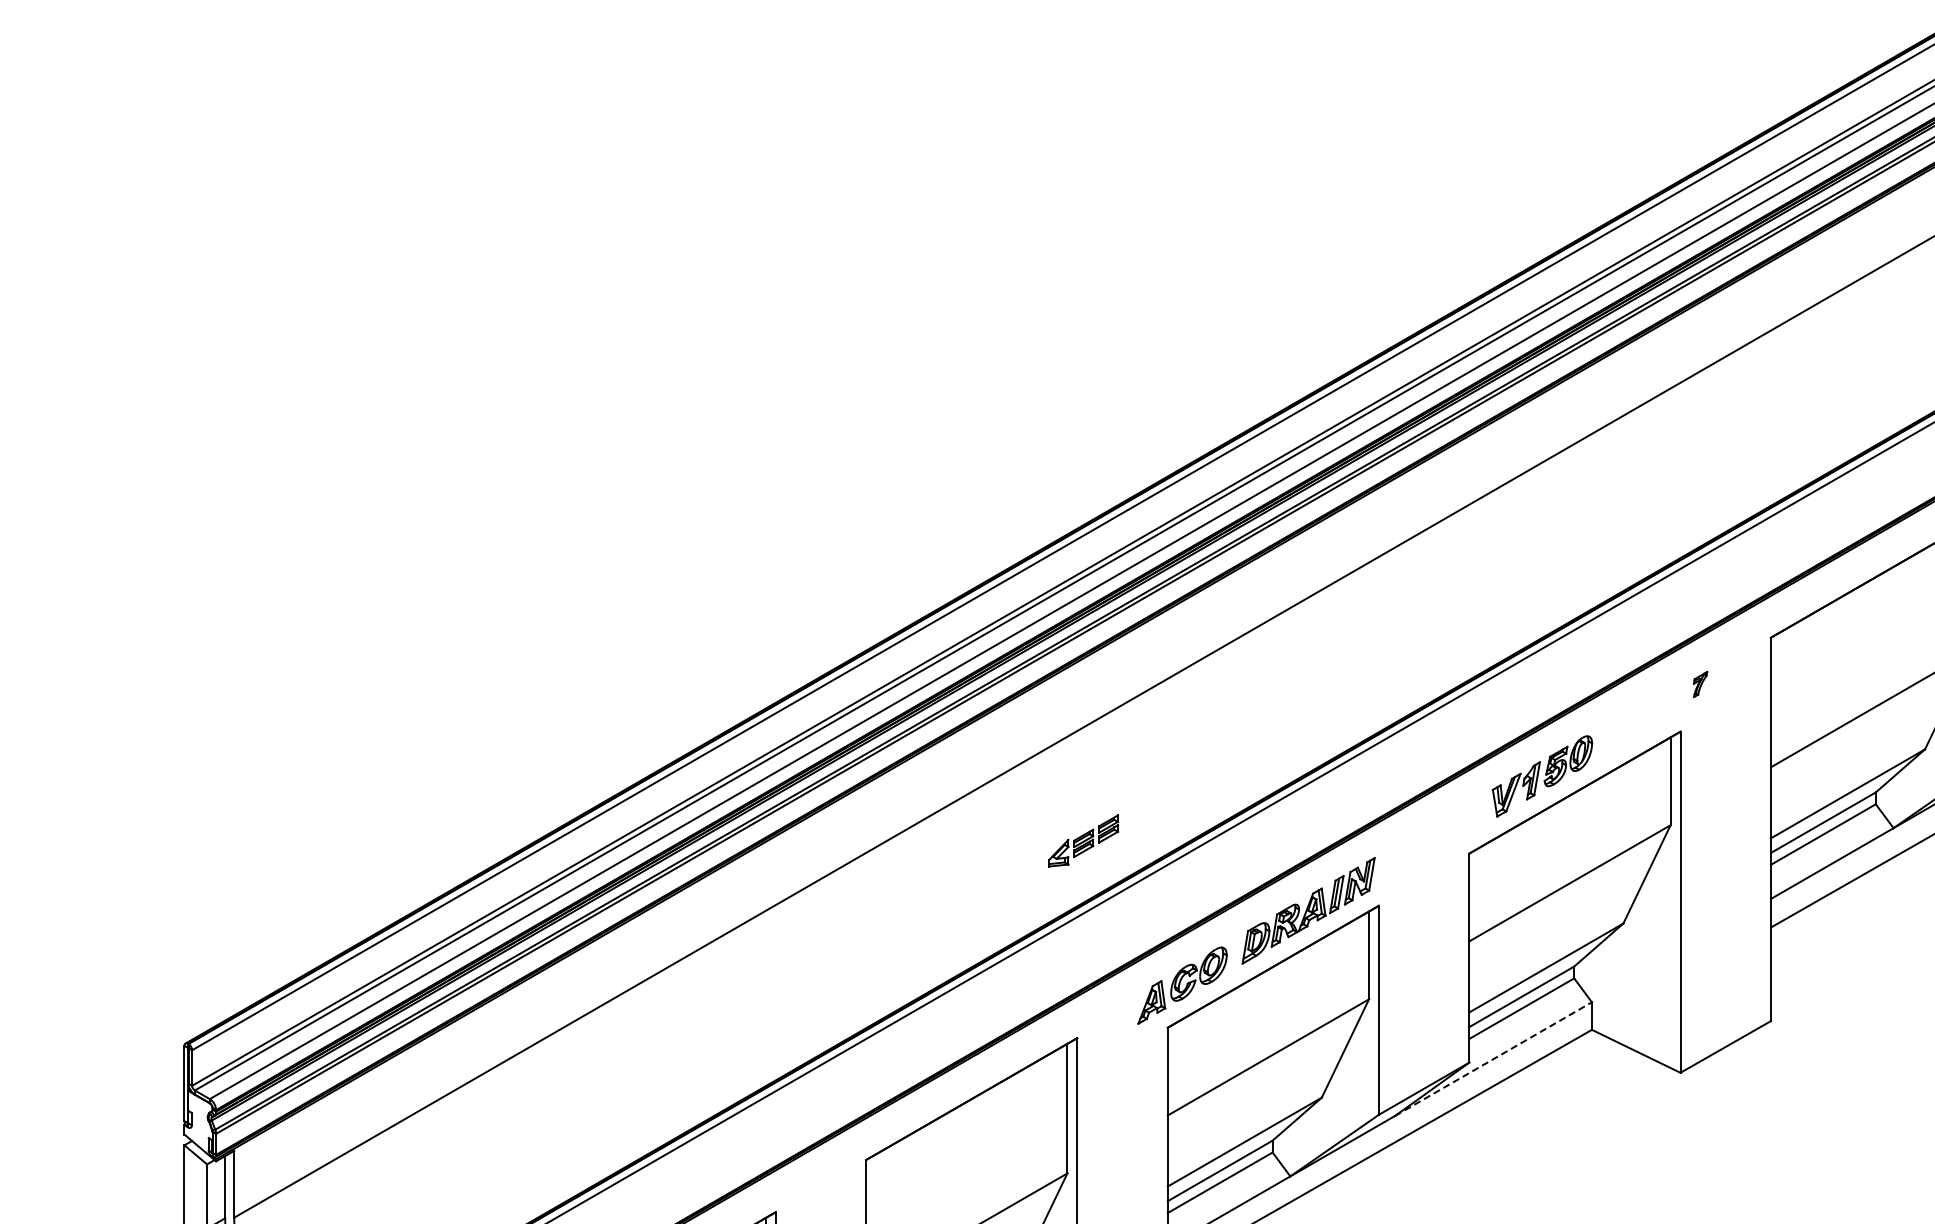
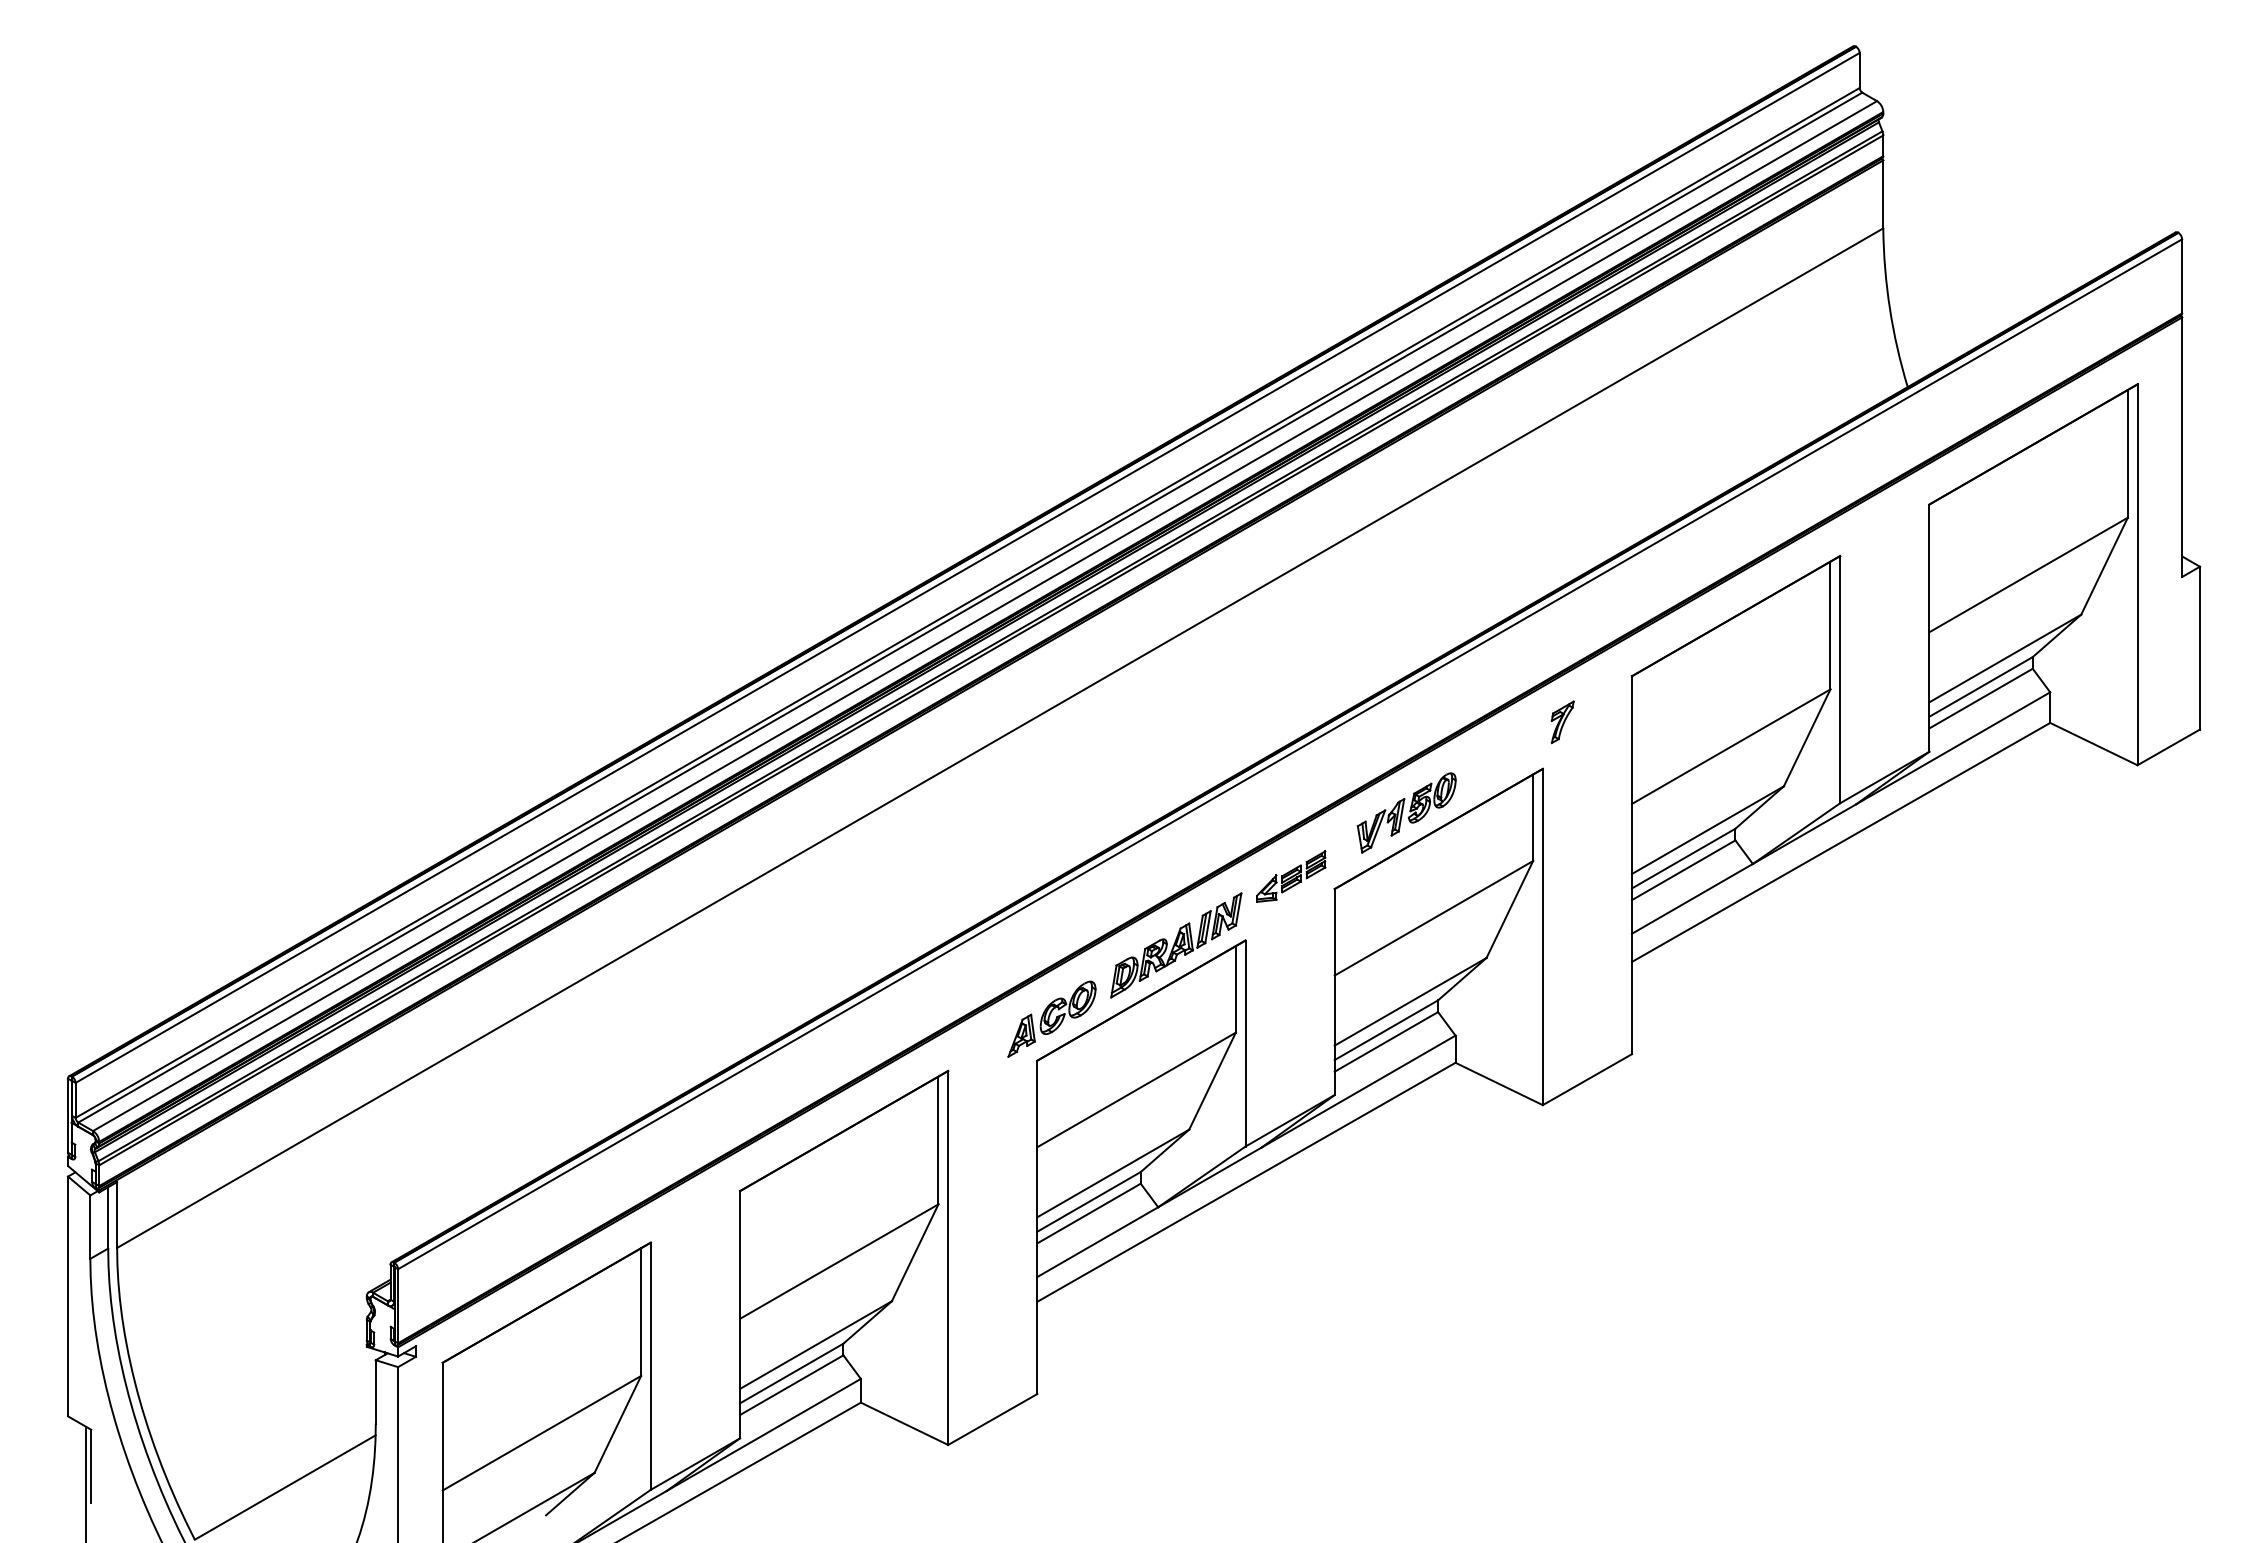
part: (1700, 684) -> (1562, 722), size x1.67
part: (1083, 840) -> (1291, 876), moved
line: (1493, 1058) -> (1358, 1091), dashed -> solid

